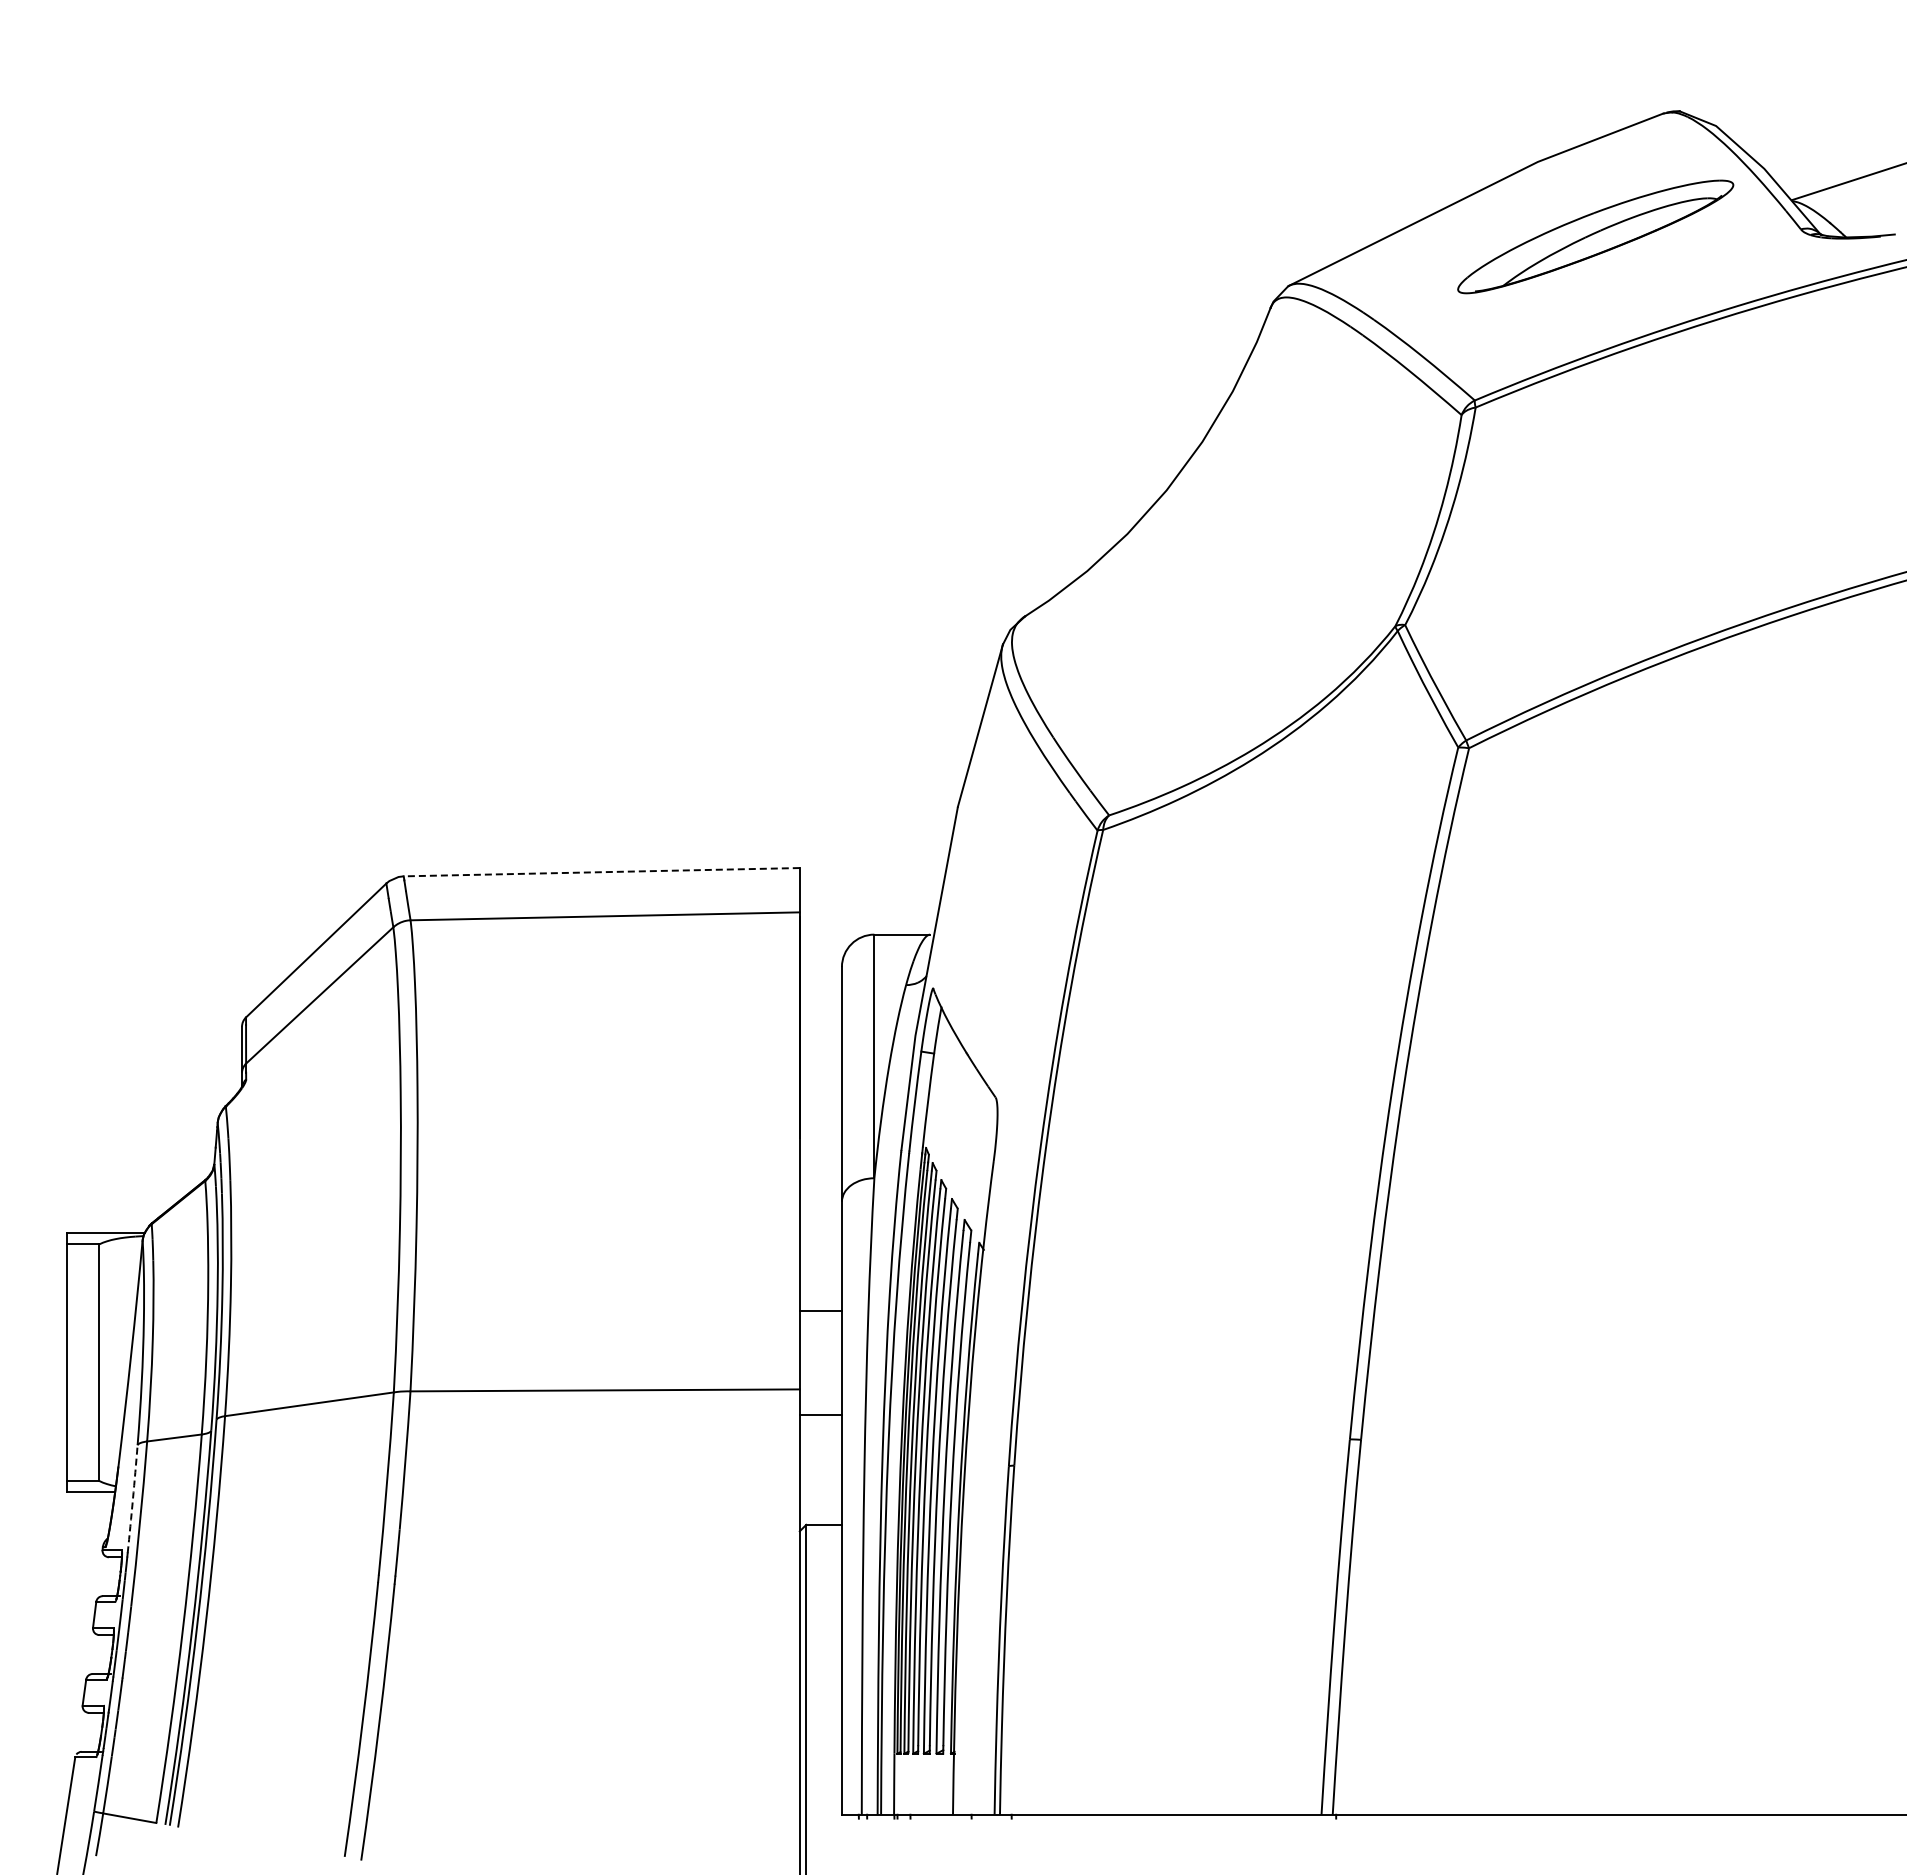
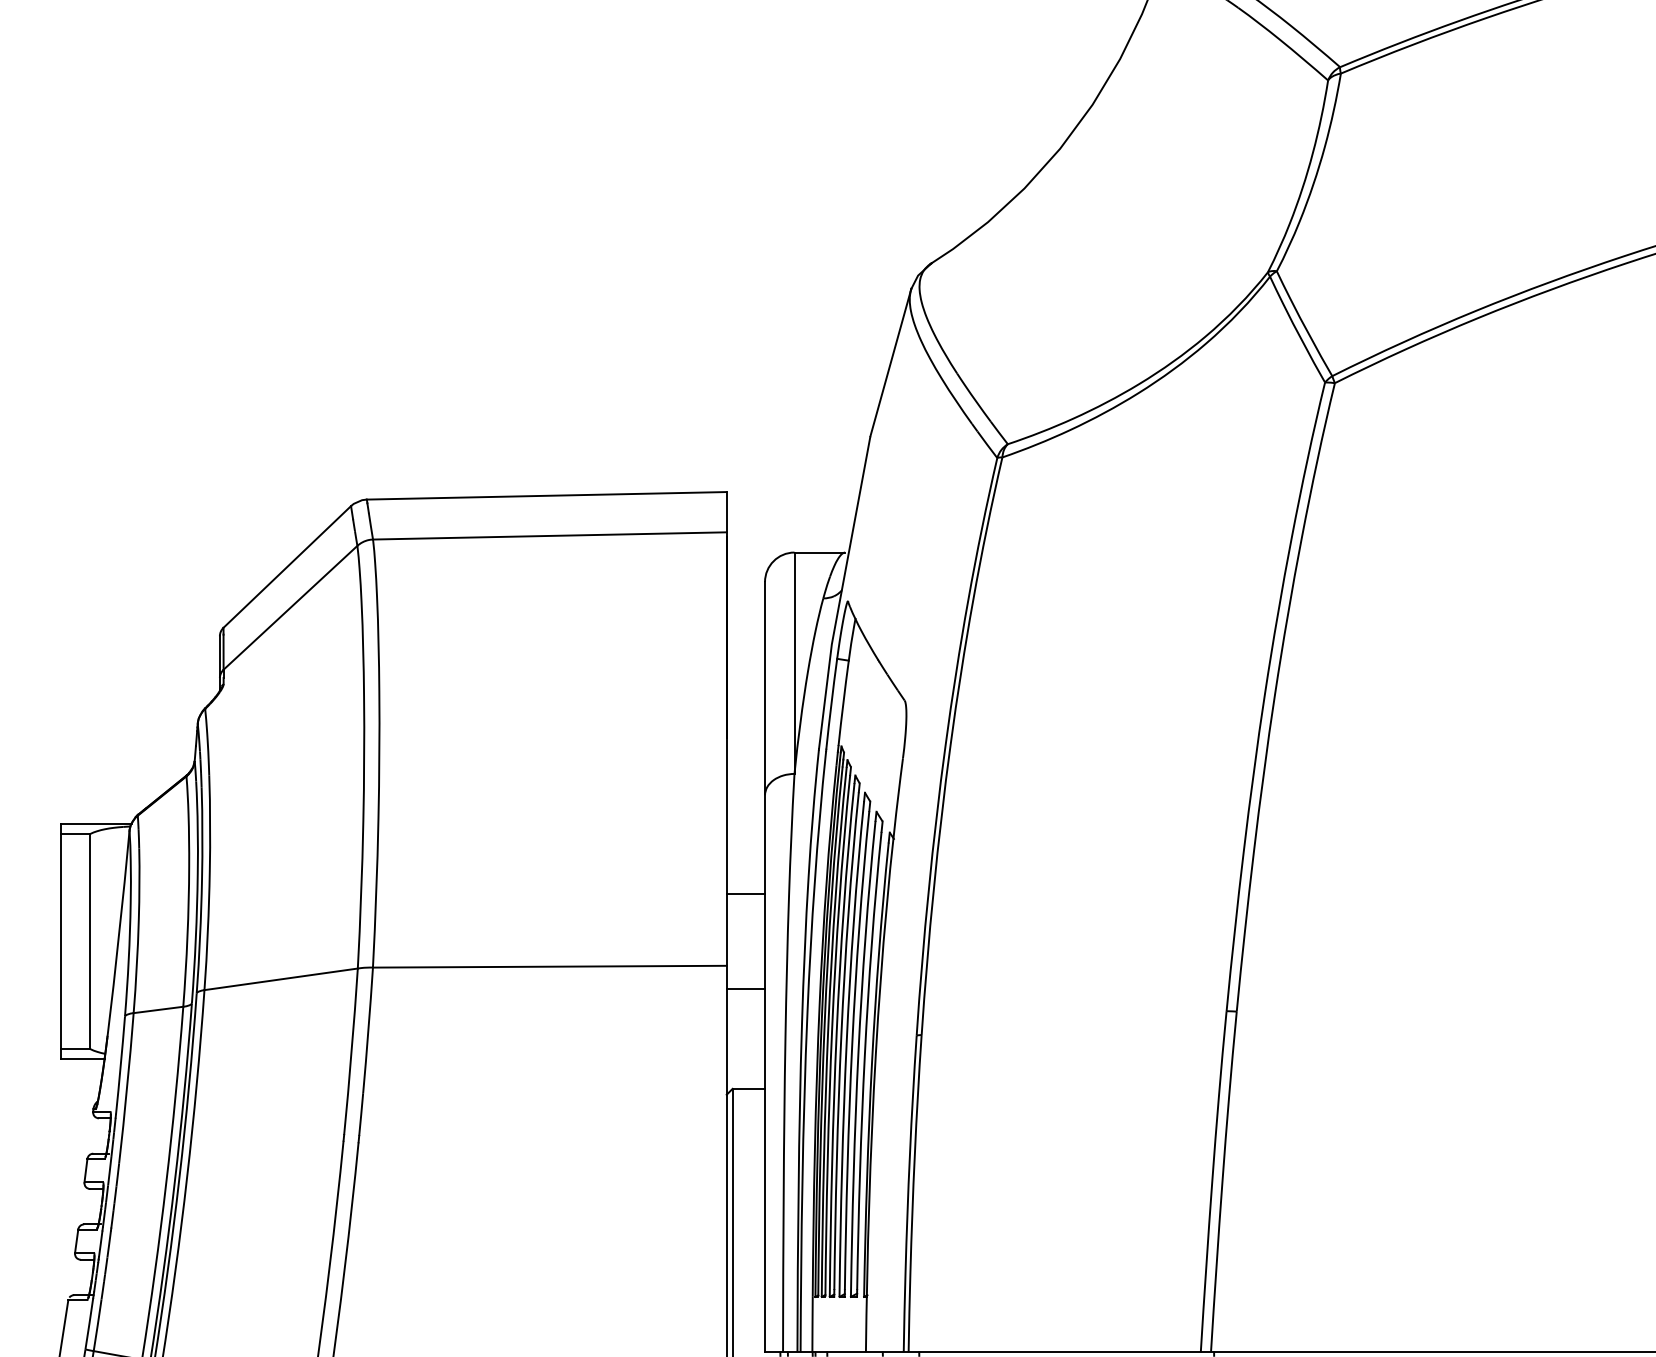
line: (601, 872) -> (546, 496), dashed -> solid
arc: (132, 1499) -> (120, 1065), dashed -> solid

